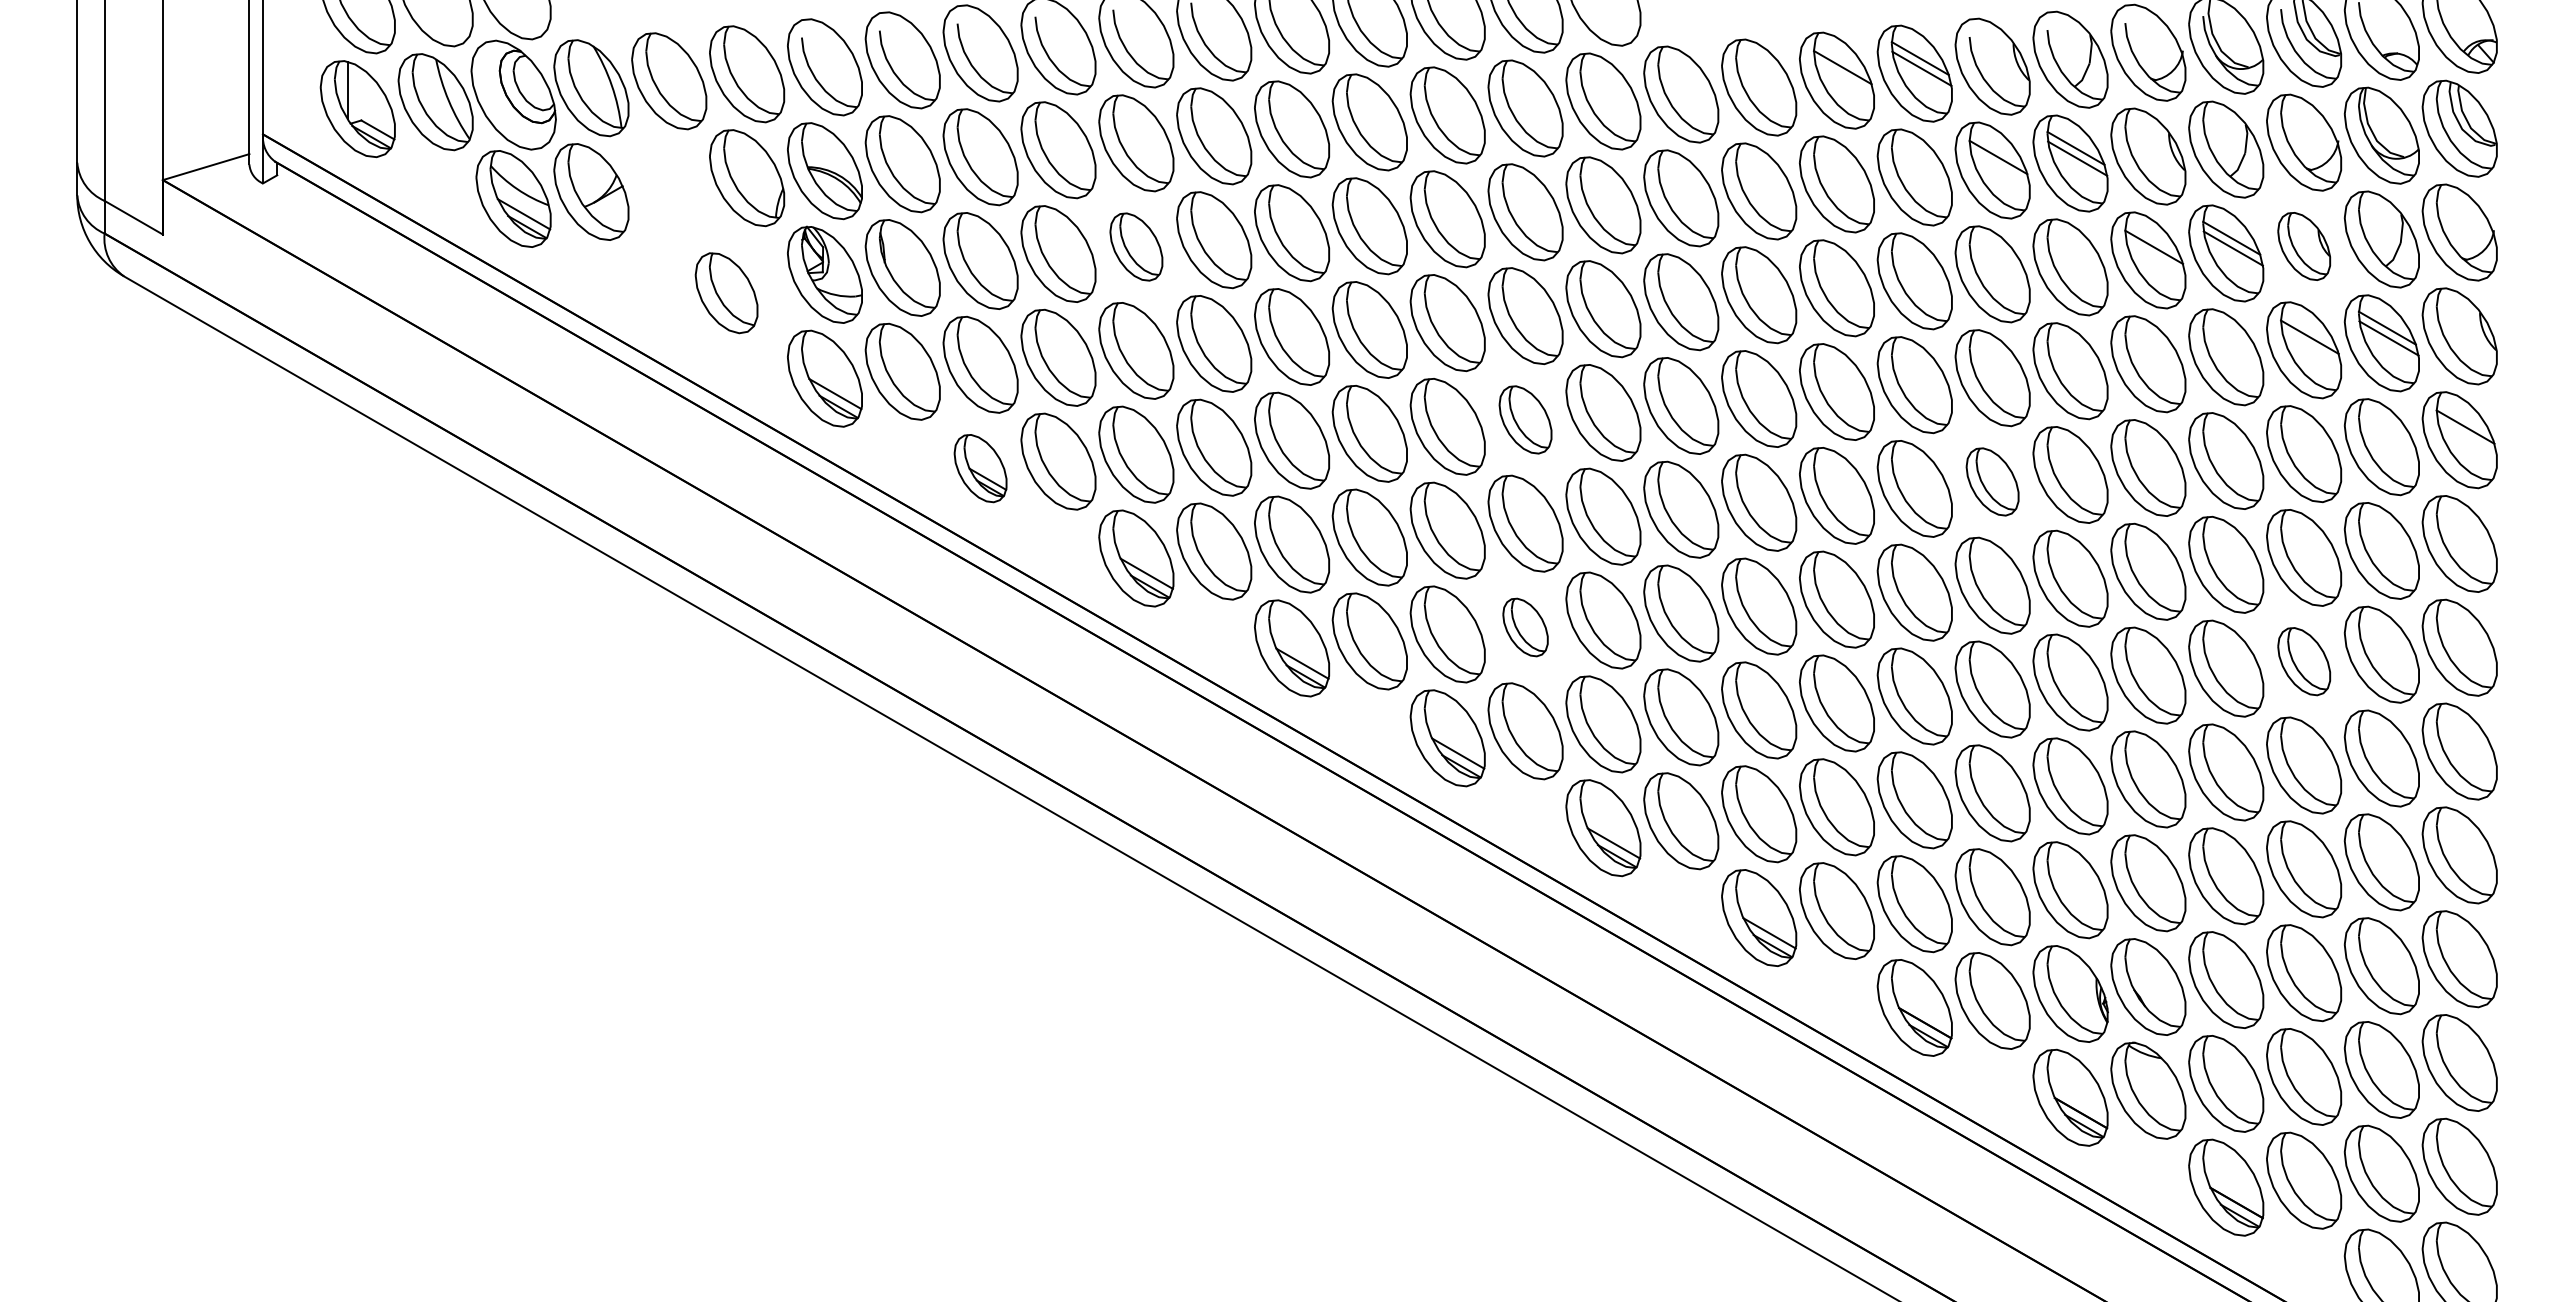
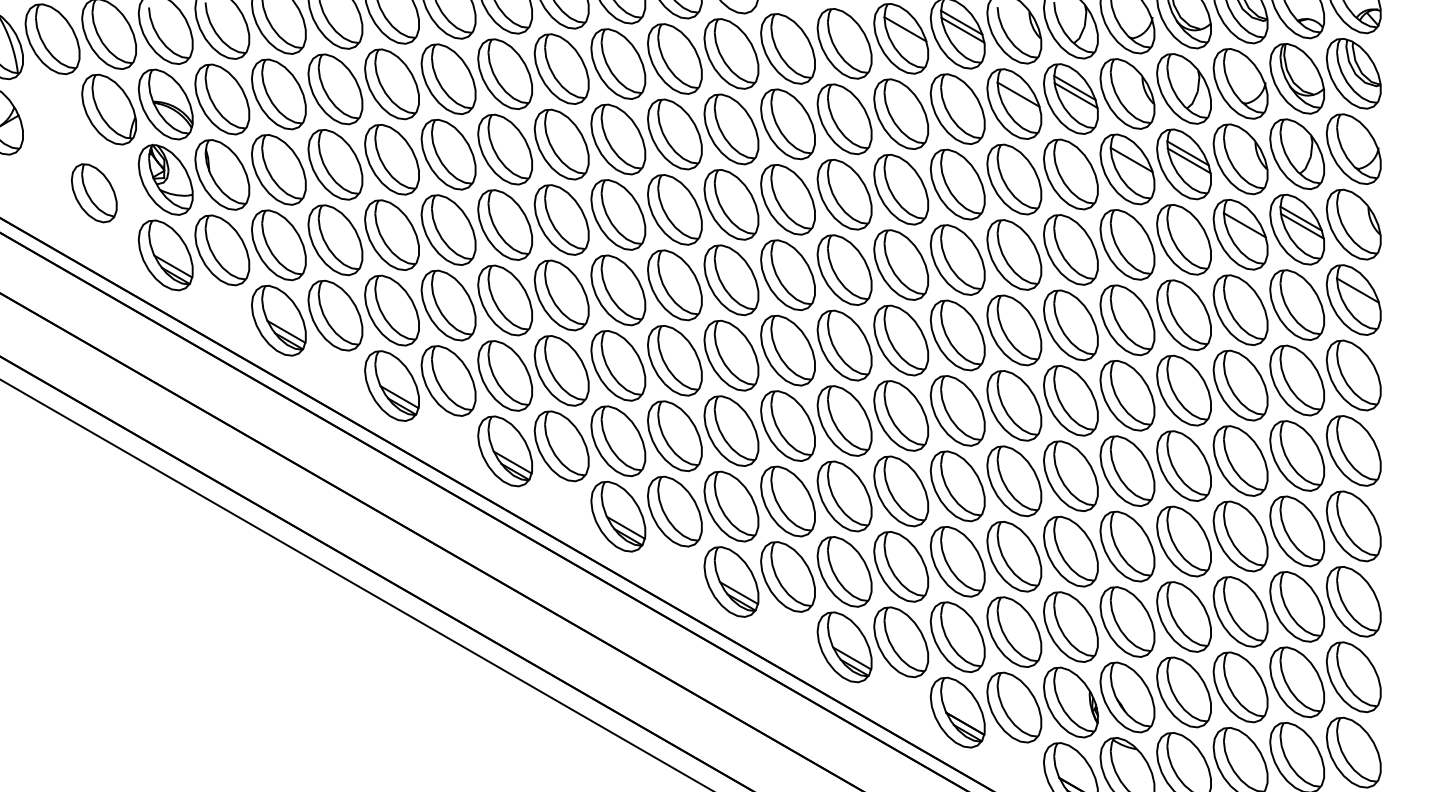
part: (1136, 246) -> (392, 159), size x1.43
part: (2304, 246) -> (1240, 159), size x1.43
part: (1525, 419) -> (674, 285), size x1.43
part: (980, 468) -> (278, 320), size x1.43
part: (1992, 481) -> (1014, 330), size x1.43
part: (1525, 627) -> (674, 436), size x1.67
part: (2304, 661) -> (1240, 460), size x1.43

